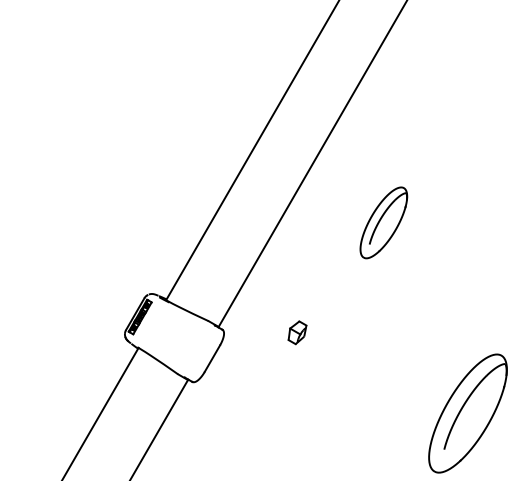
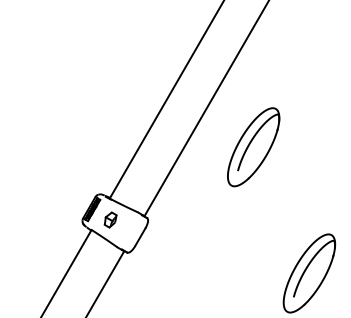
part: (383, 223) -> (253, 147), size x1.67
part: (297, 331) -> (110, 219), moved

